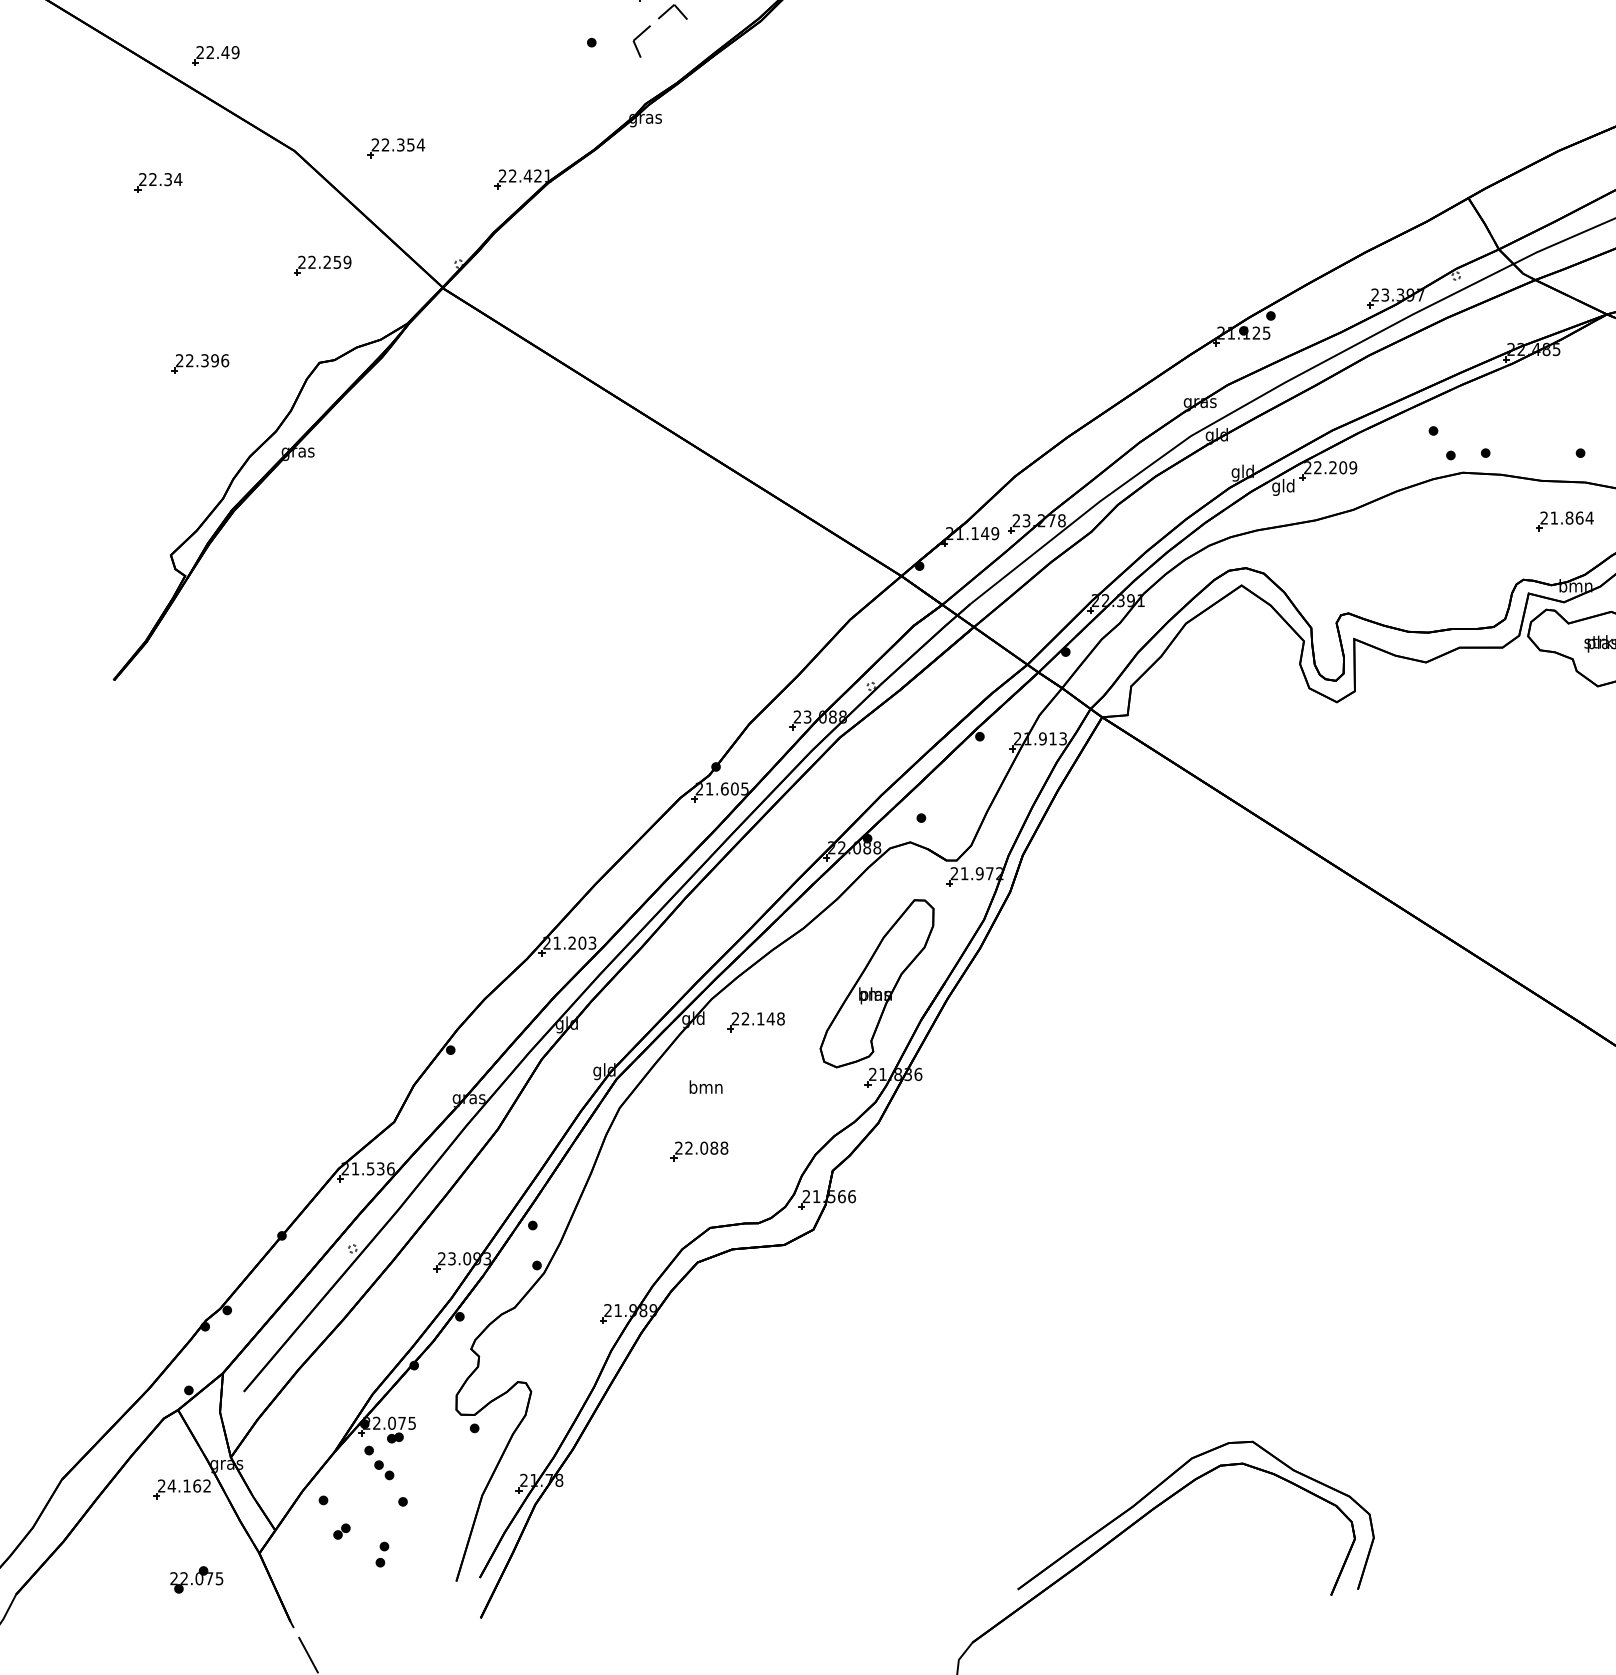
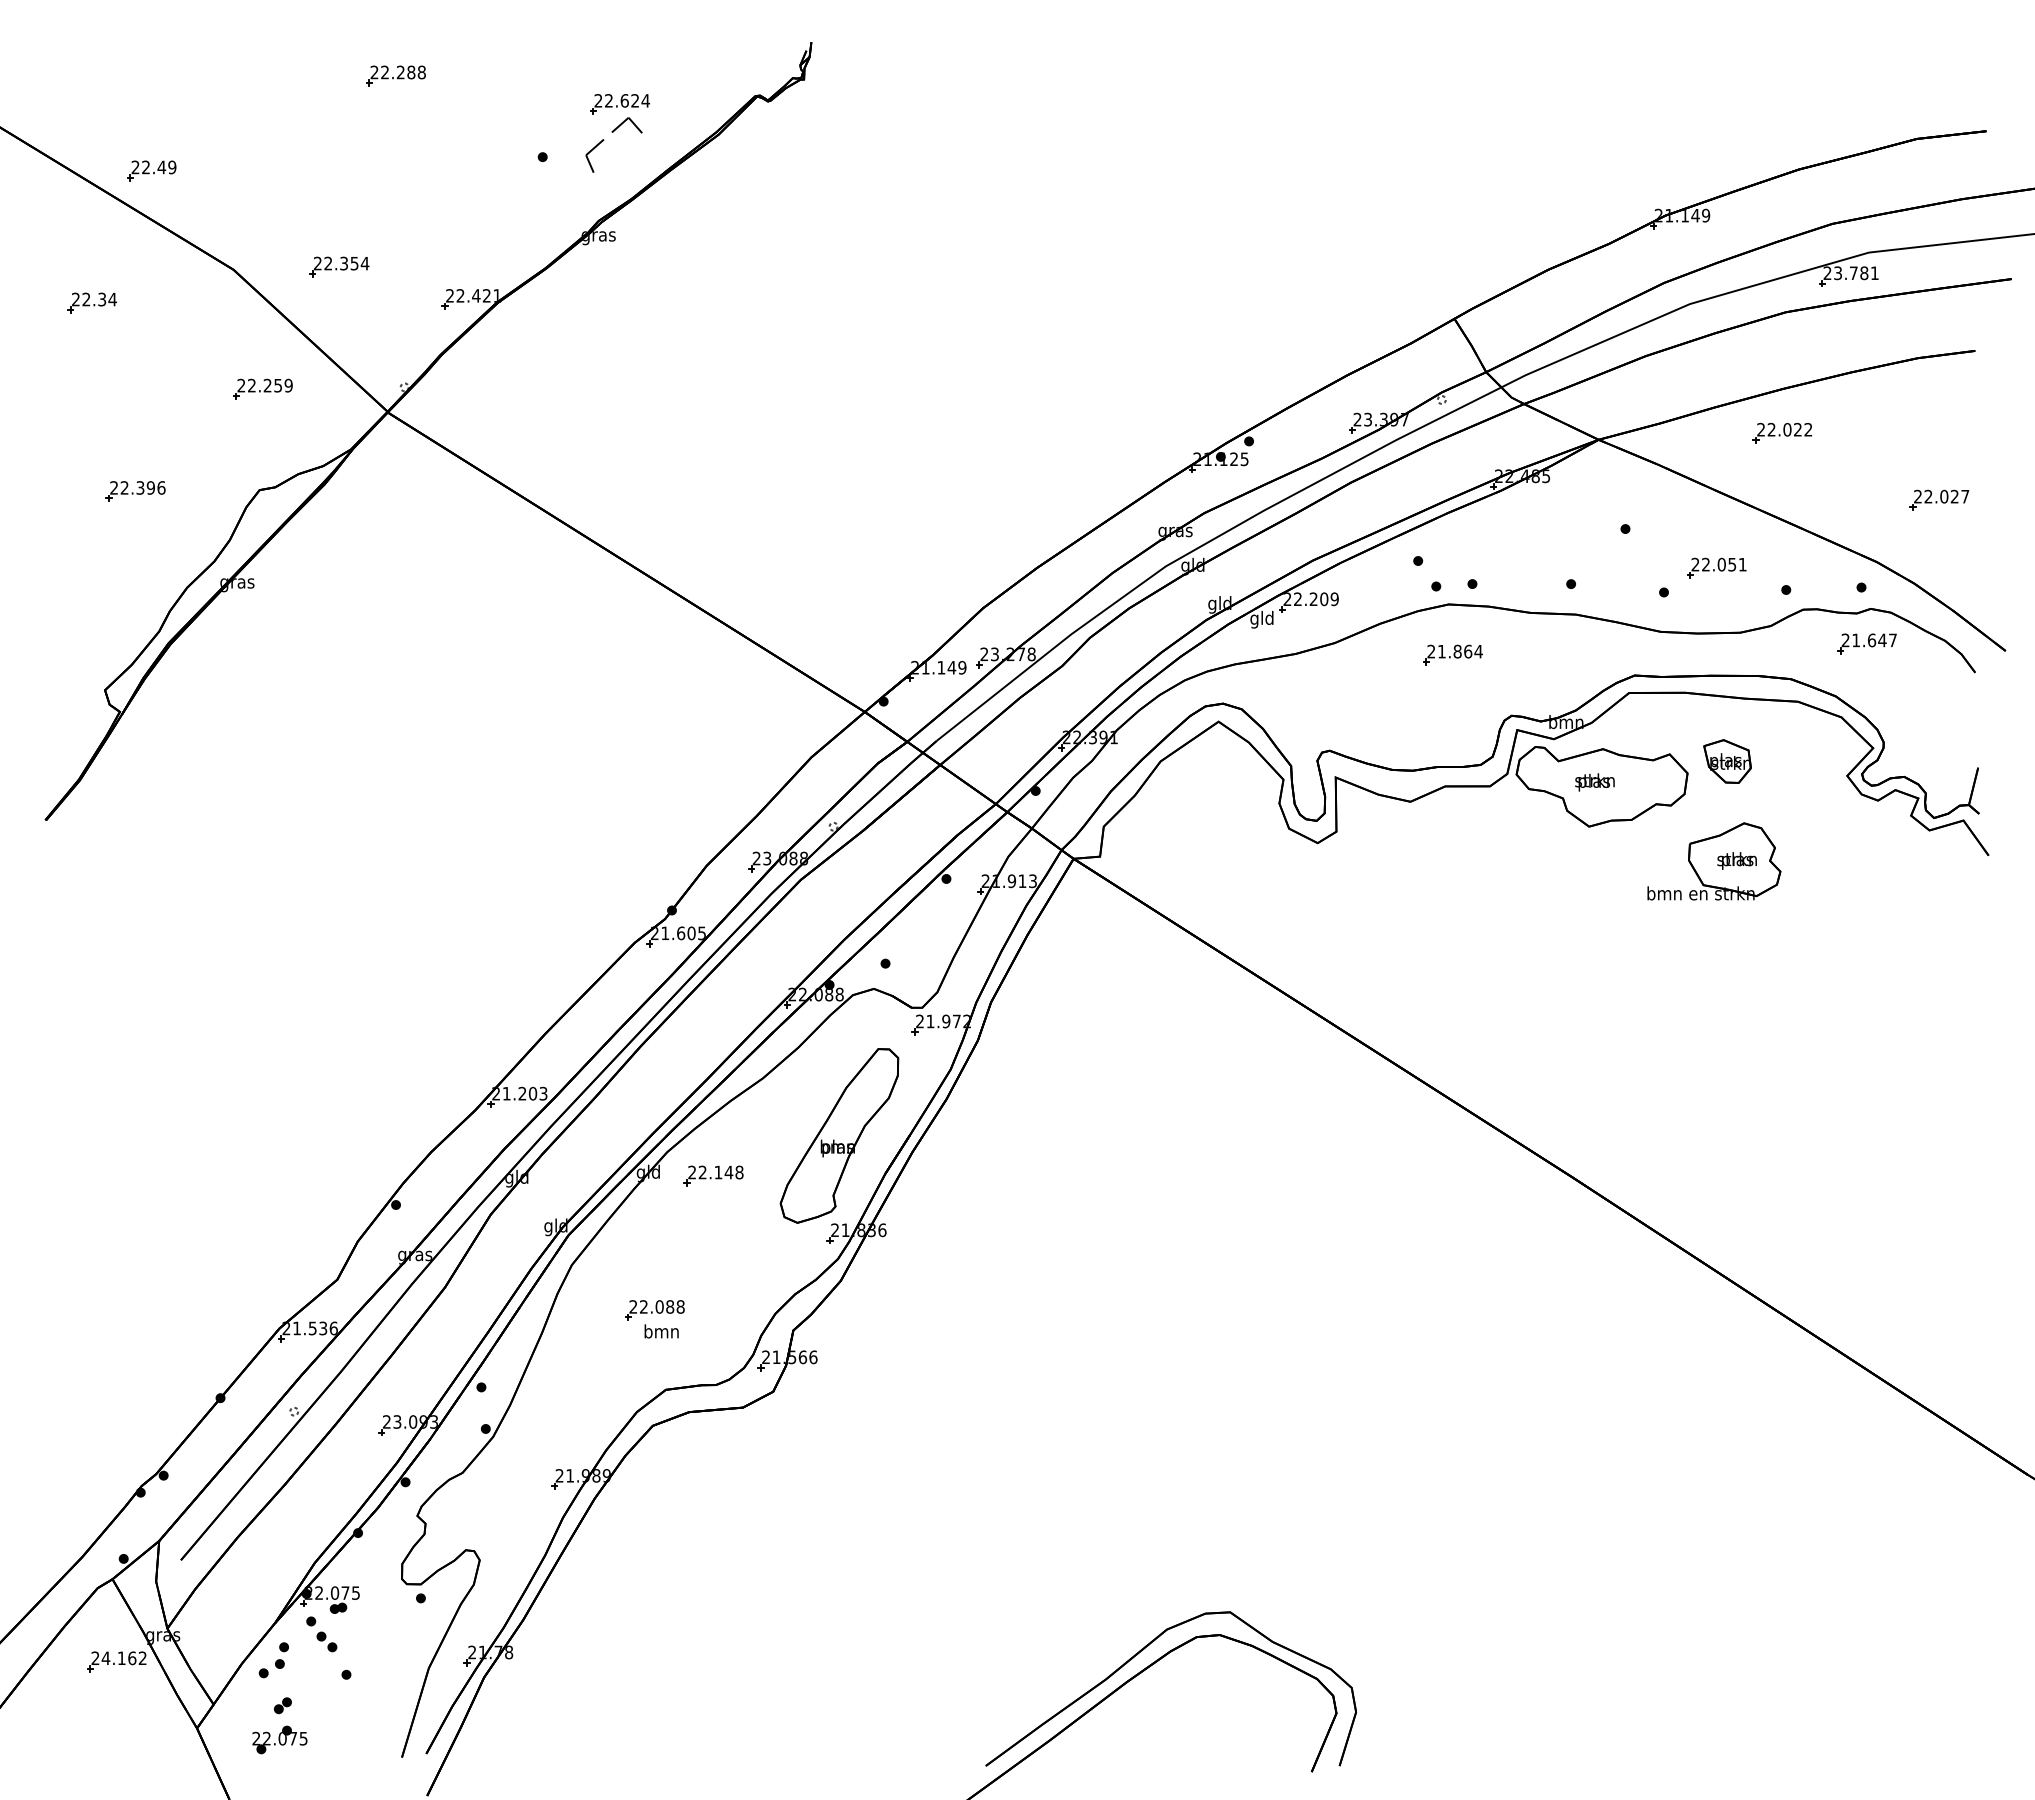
part: (1564, 520) -> (1452, 654), moved
text: (705, 1087) -> (661, 1331), moved
part: (381, 1554) -> (281, 1655), moved
part: (196, 1579) -> (279, 1739), moved

